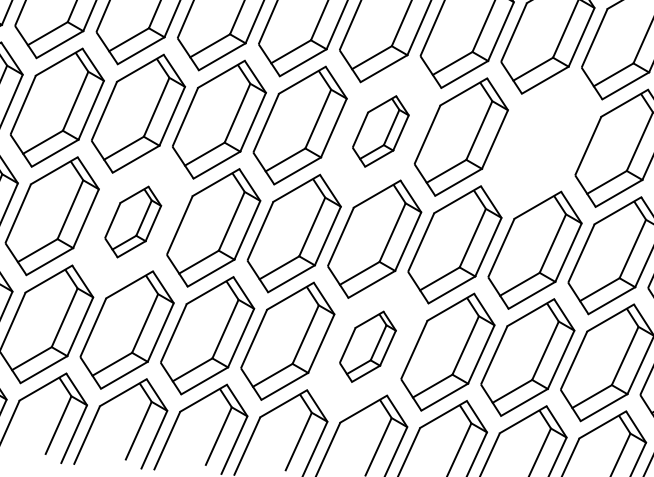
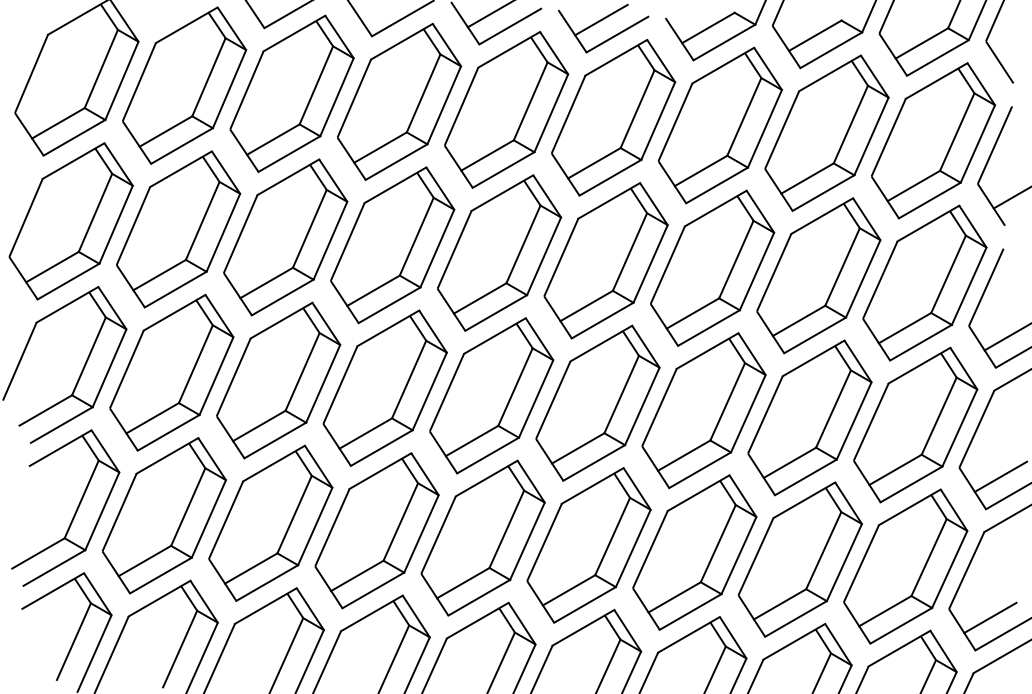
part: (380, 131) -> (605, 260), size x1.67
part: (541, 142) -> (818, 275), added
part: (132, 222) -> (278, 380), size x1.67
part: (367, 346) -> (588, 545), size x1.67

